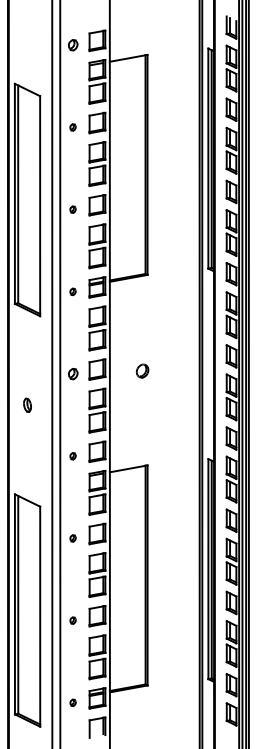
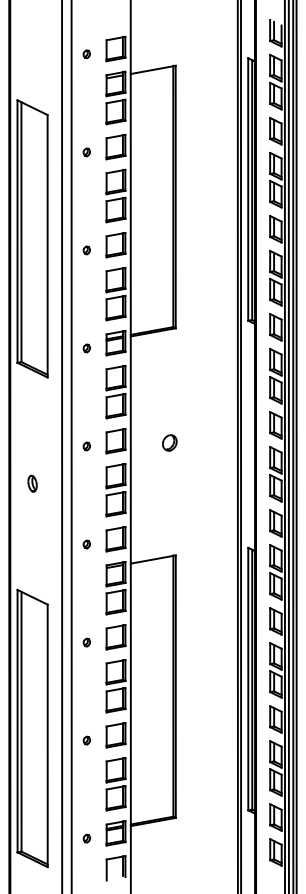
part: (72, 45) -> (86, 54), size x0.62
part: (72, 374) -> (86, 446), size x0.62

